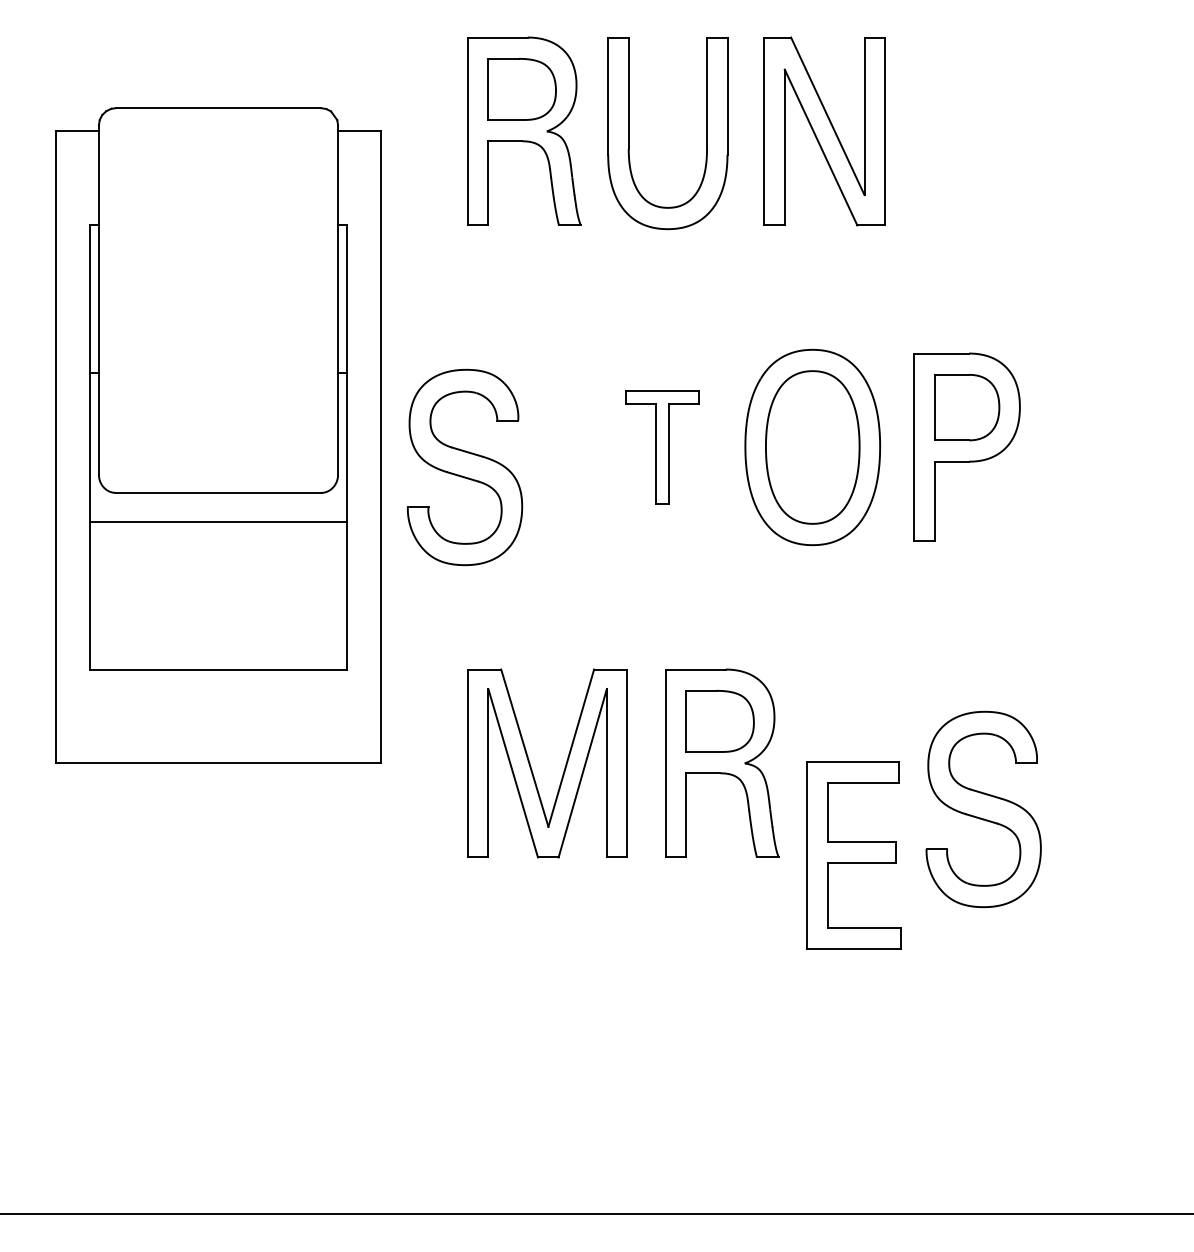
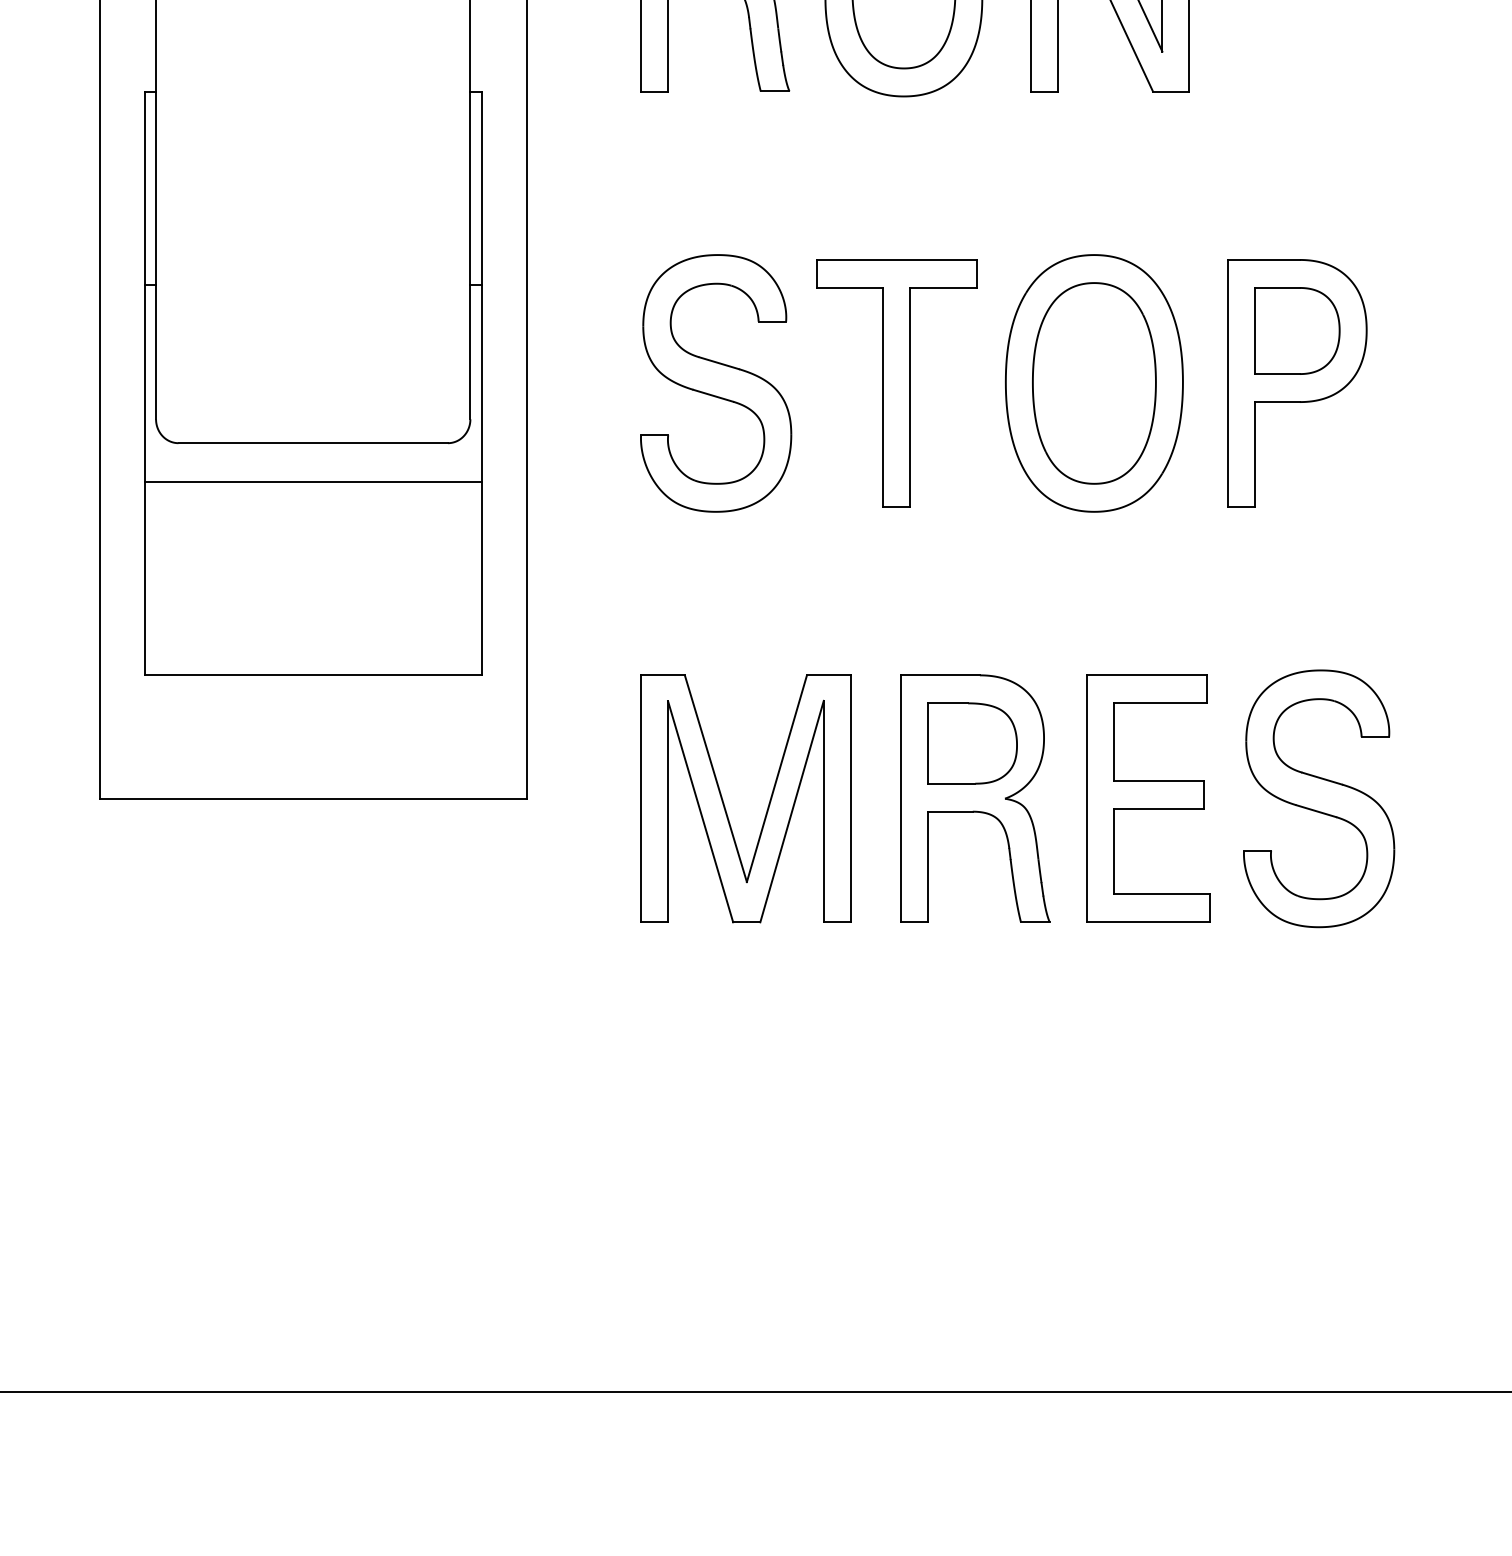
part: (662, 447) -> (896, 383), size x1.67
part: (465, 467) -> (716, 383), moved
part: (983, 809) -> (1318, 798), moved
part: (853, 855) -> (1147, 798), moved

